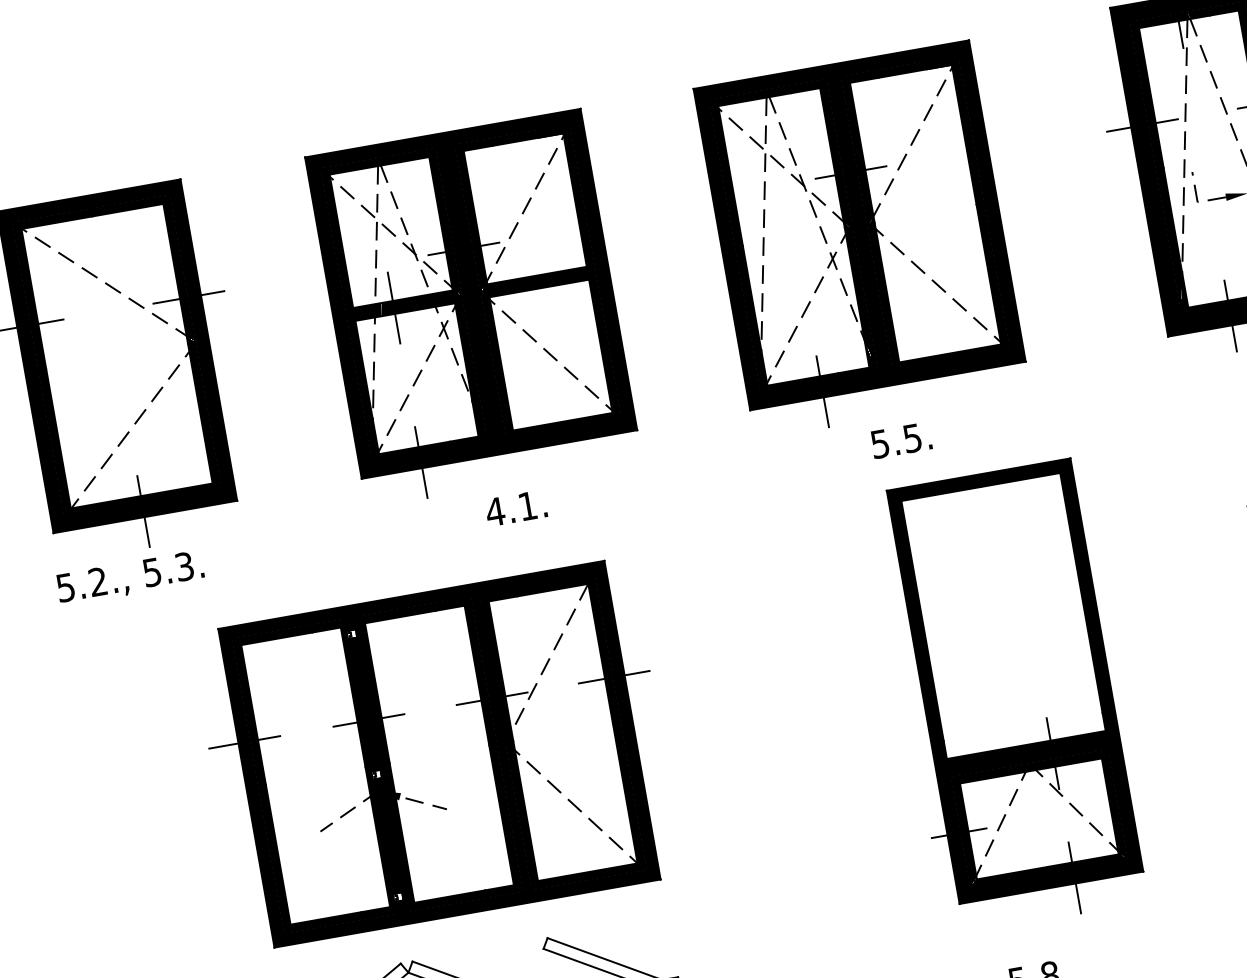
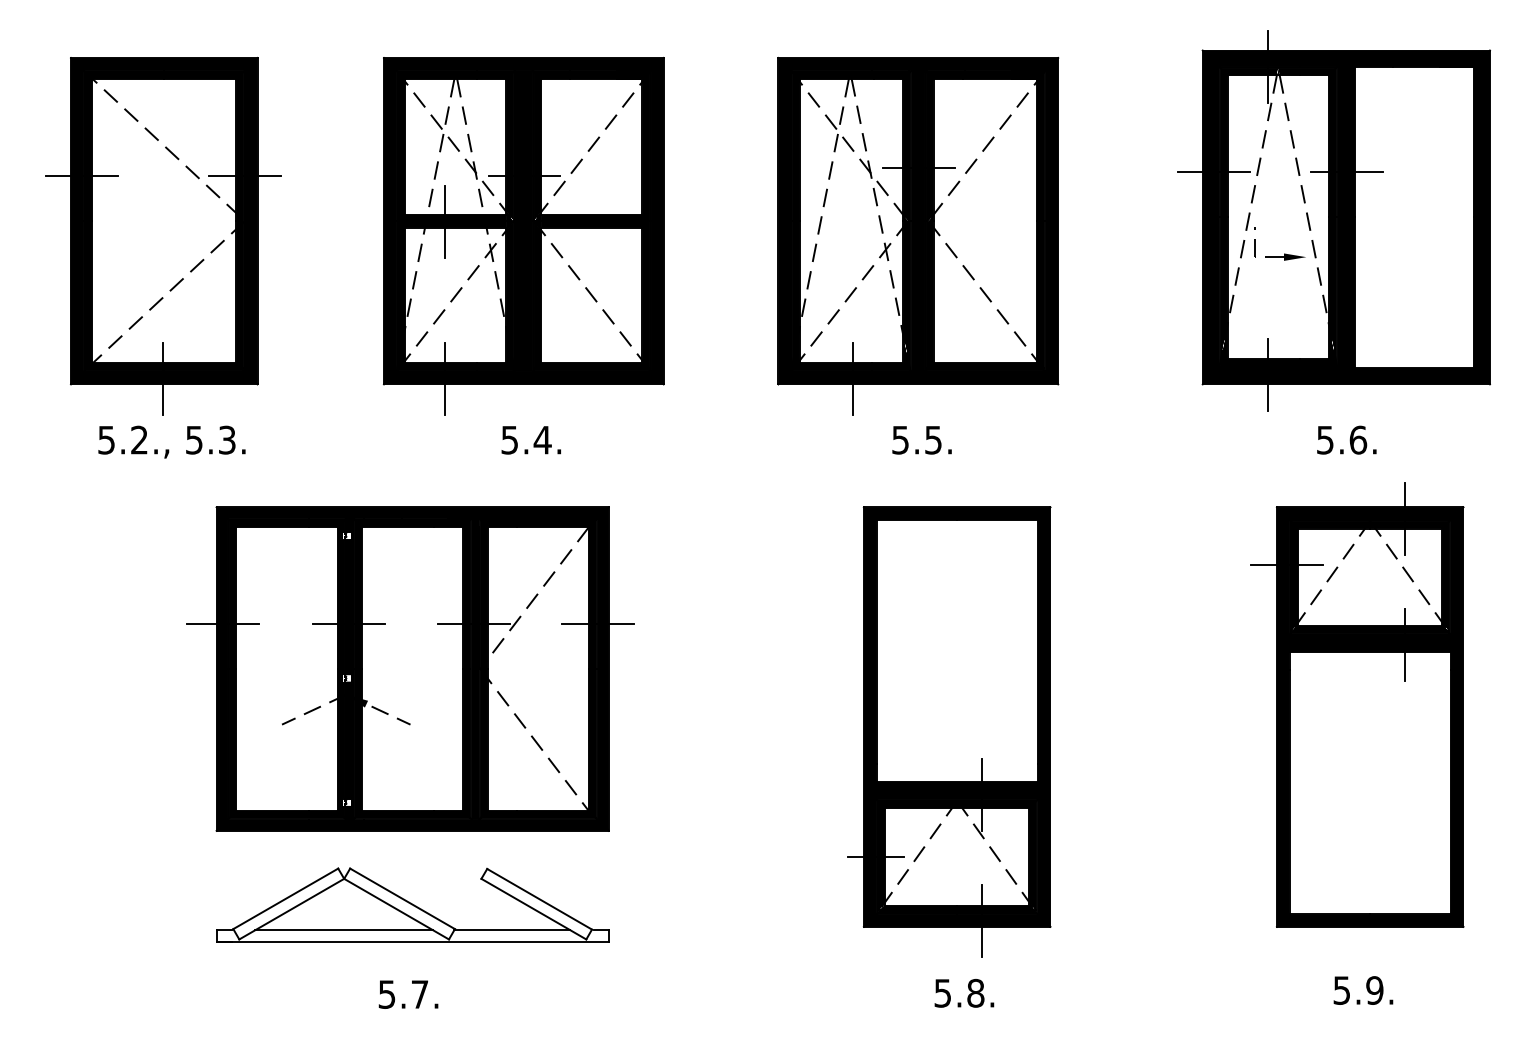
text: (510, 509) -> (525, 440), 4.1. -> 5.4.
text: (129, 577) -> (171, 441), moved
part: (1009, 696) -> (949, 731), moved

